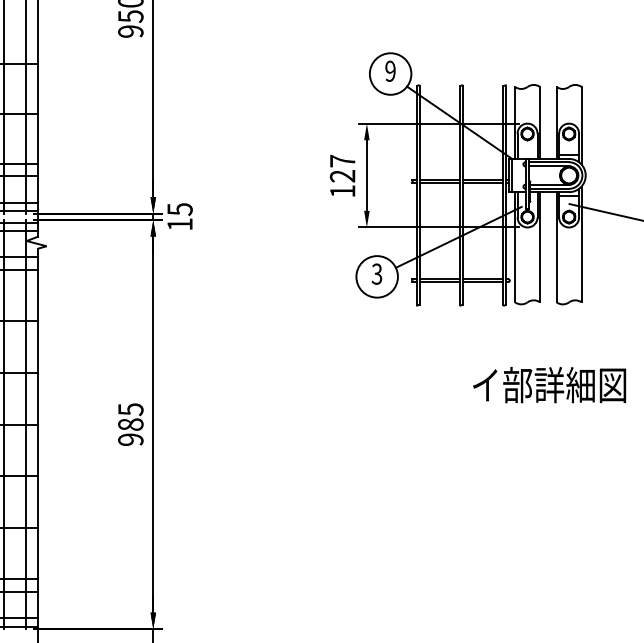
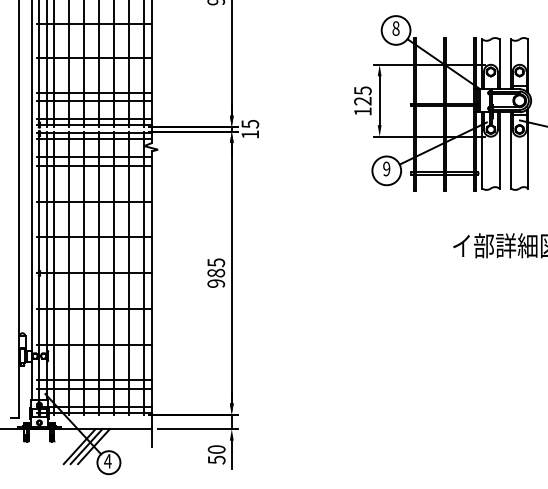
text: (389, 71) -> (395, 28), 9 -> 8
text: (342, 160) -> (362, 90), 127 -> 125
text: (376, 274) -> (386, 169), 3 -> 9

